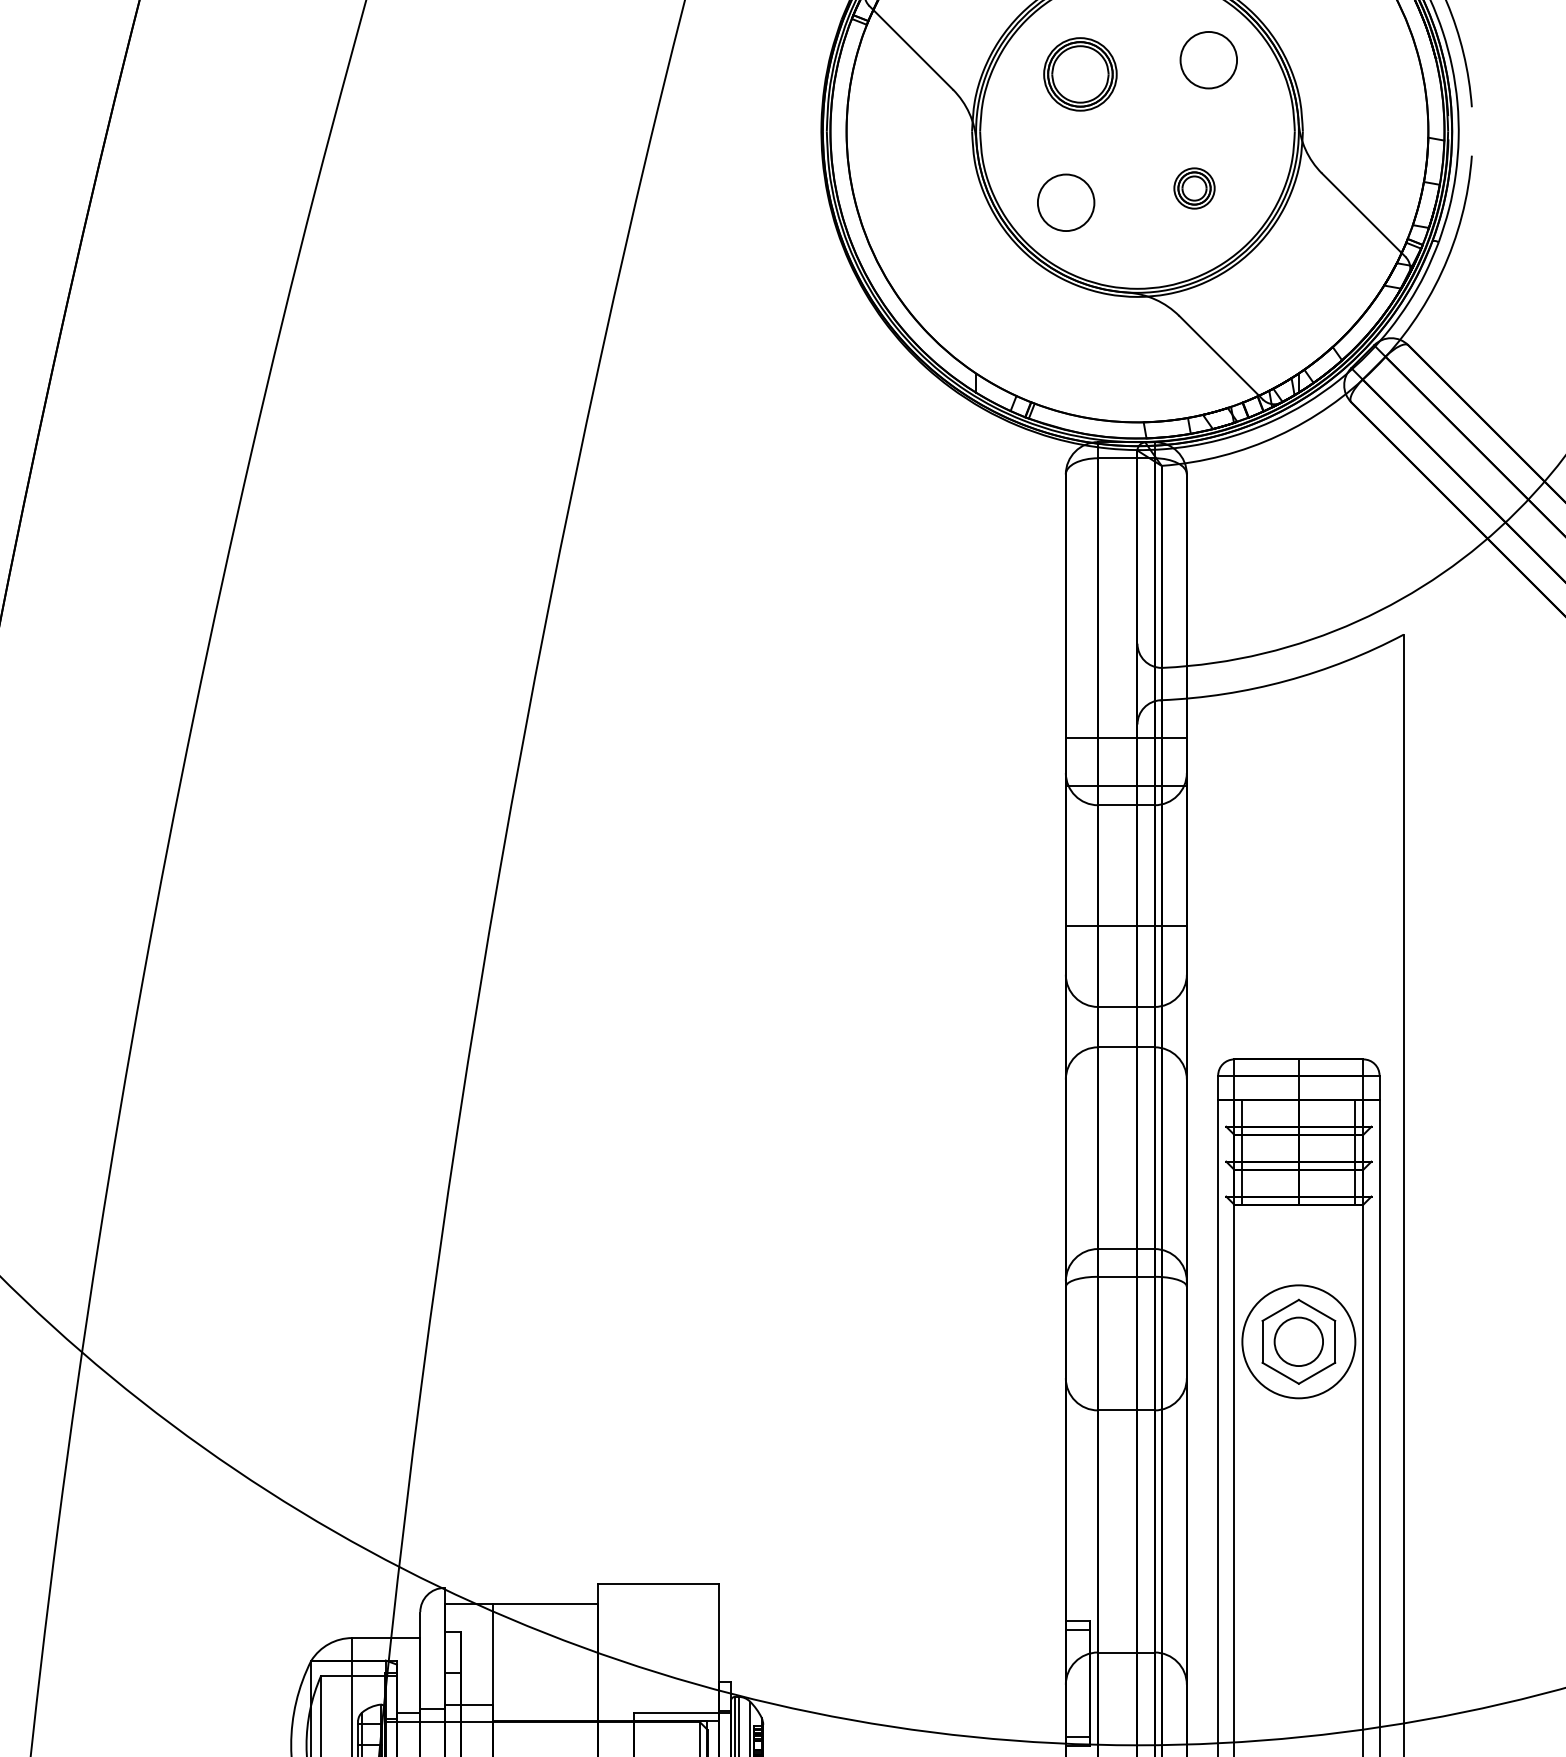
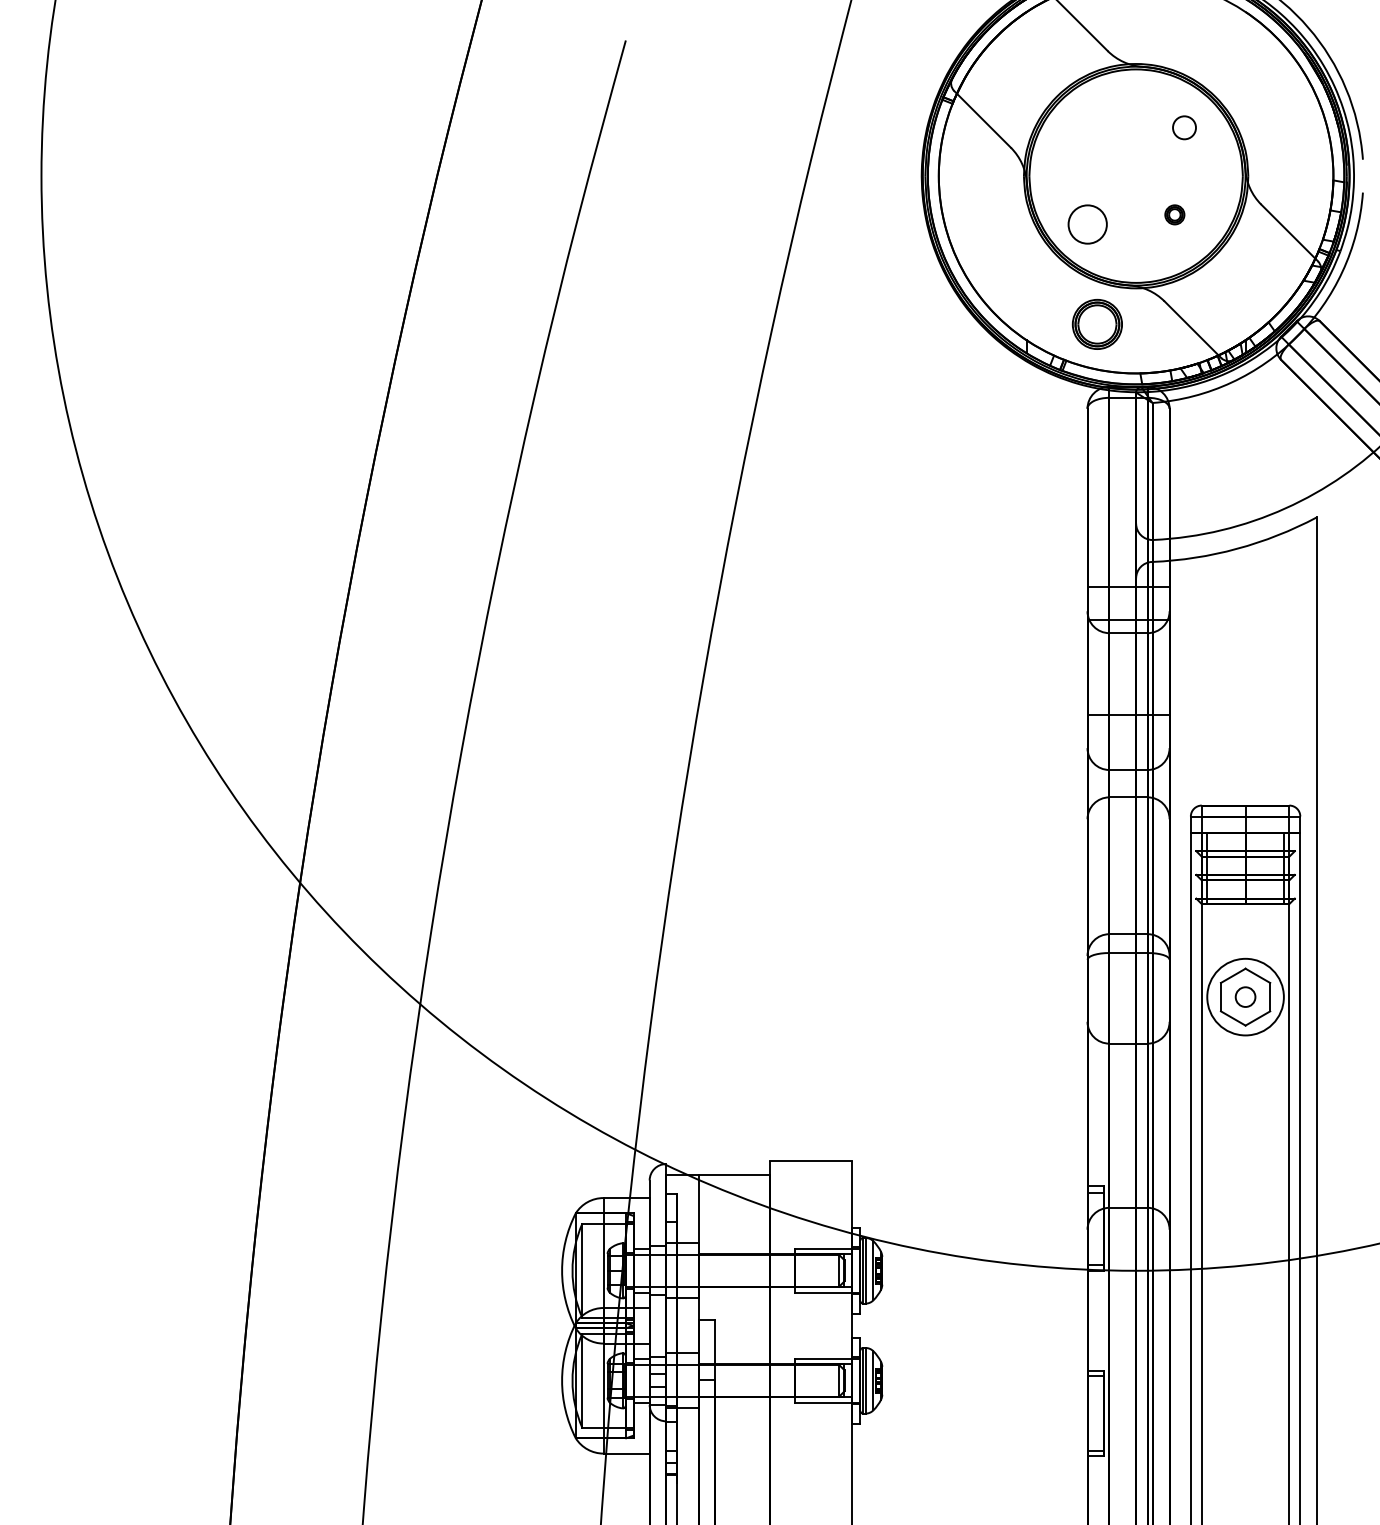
circle: (1208, 59) -> (1184, 127), size x0.6
part: (1079, 73) -> (1096, 323), moved
part: (1194, 187) -> (1174, 214), size x0.7
circle: (1298, 1340) -> (1245, 996), size x0.6

